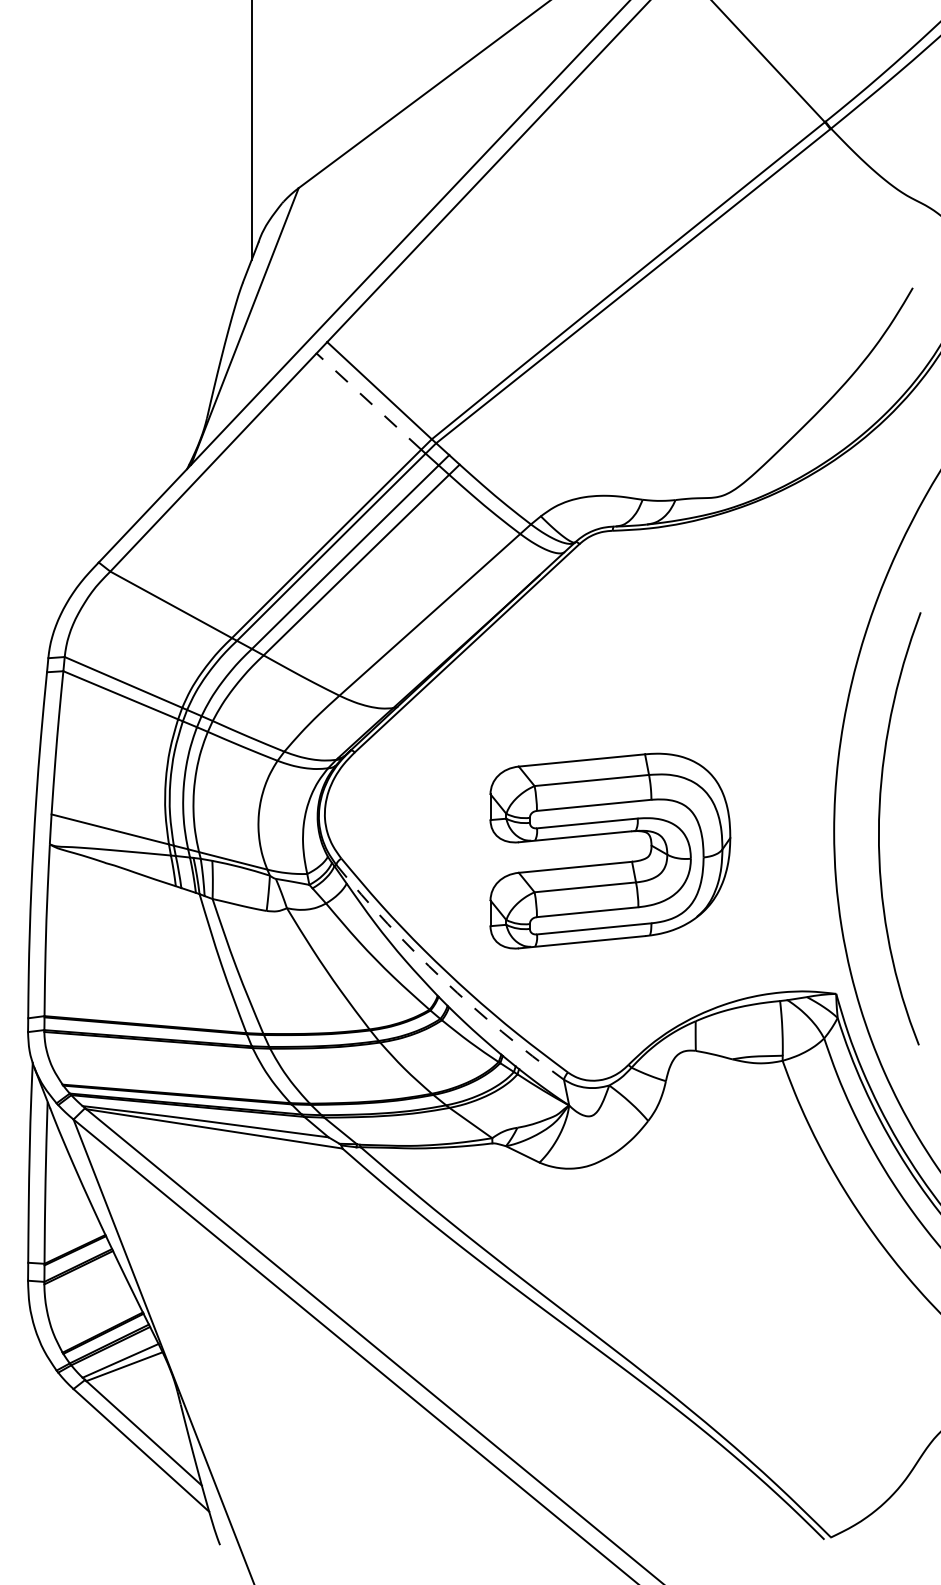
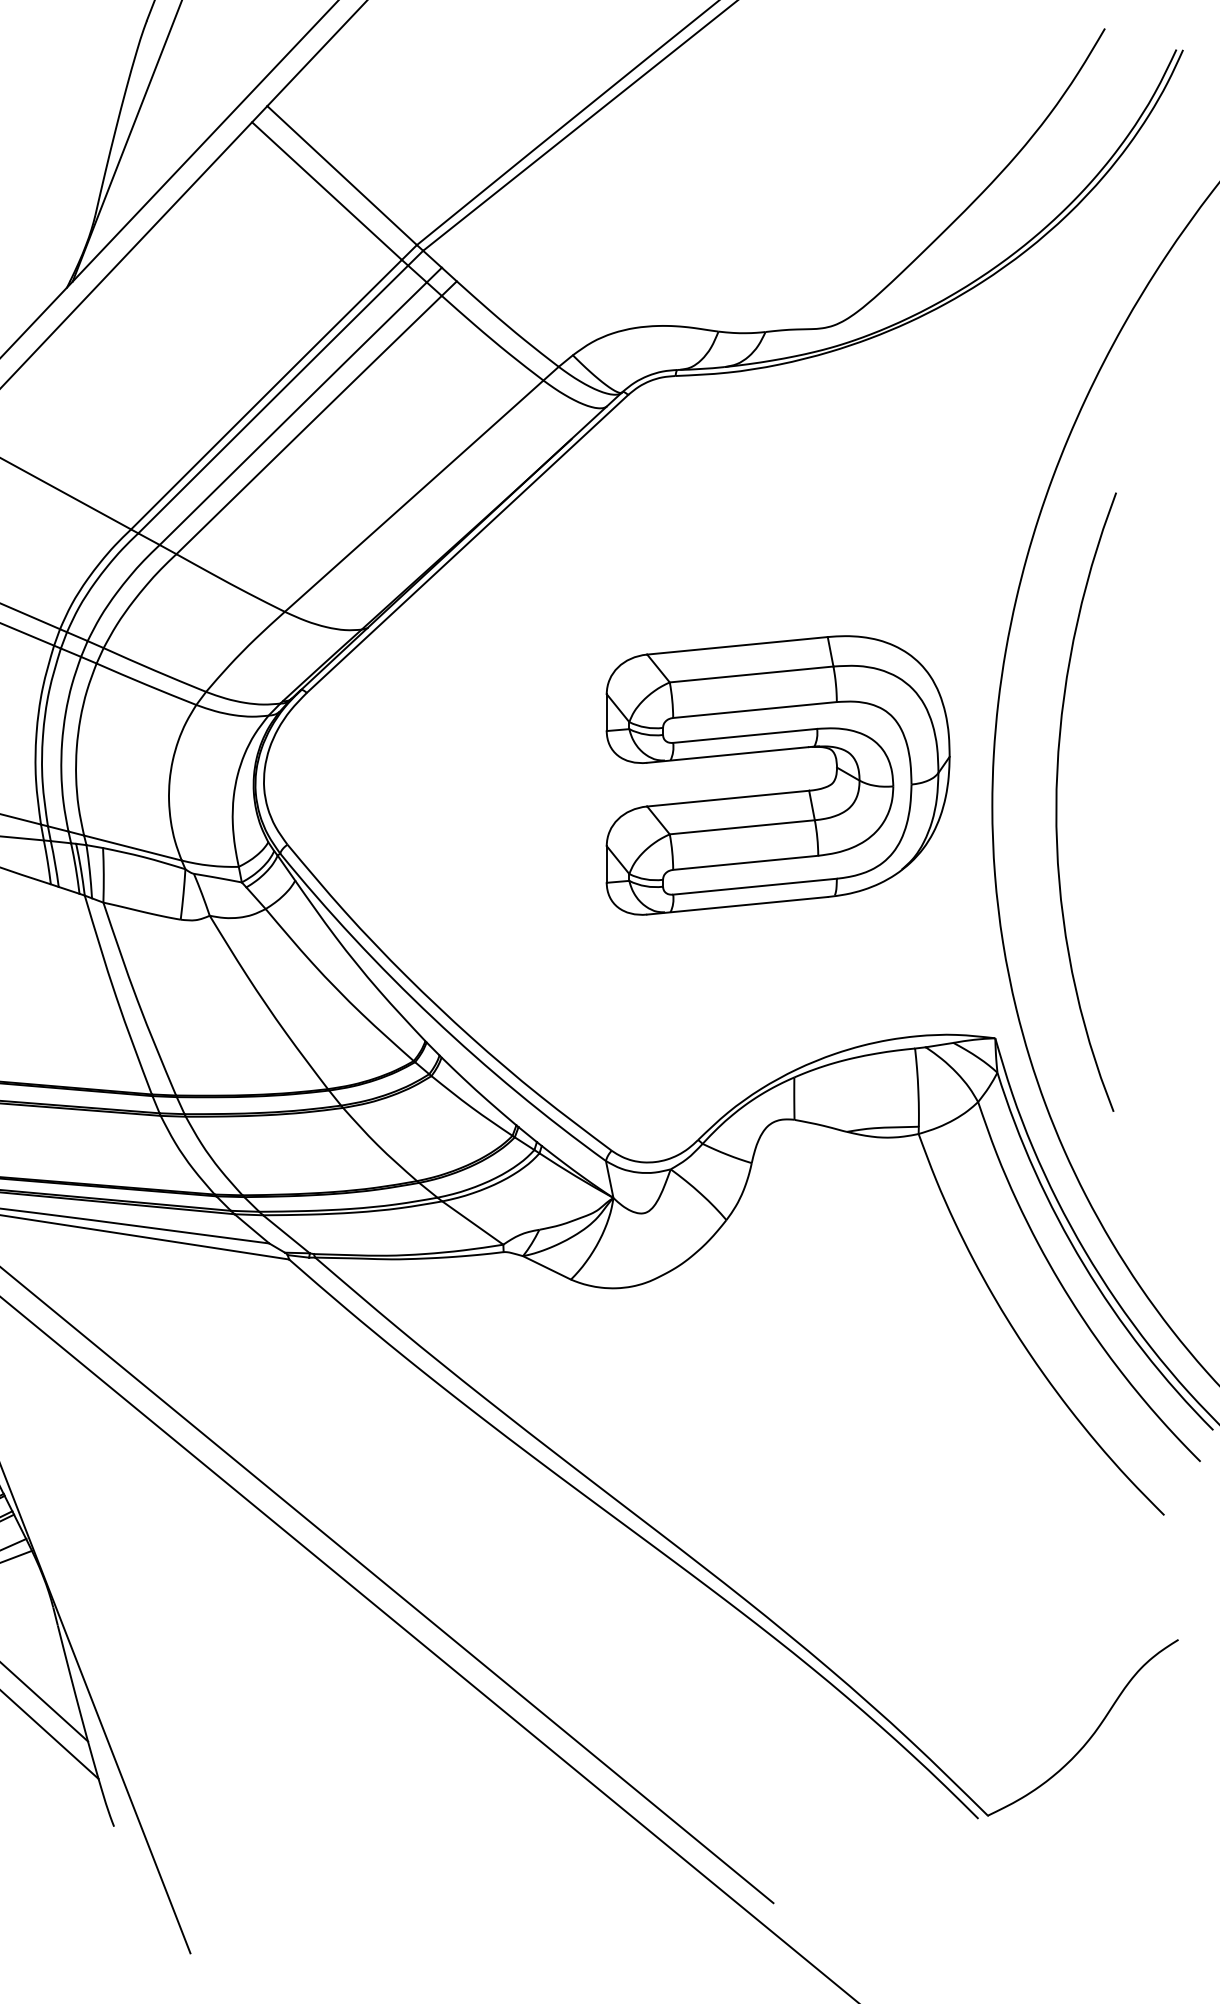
line: (368, 401) -> (326, 191), dashed -> solid
part: (611, 862) -> (779, 791), moved
arc: (443, 979) -> (433, 1017), dashed -> solid

